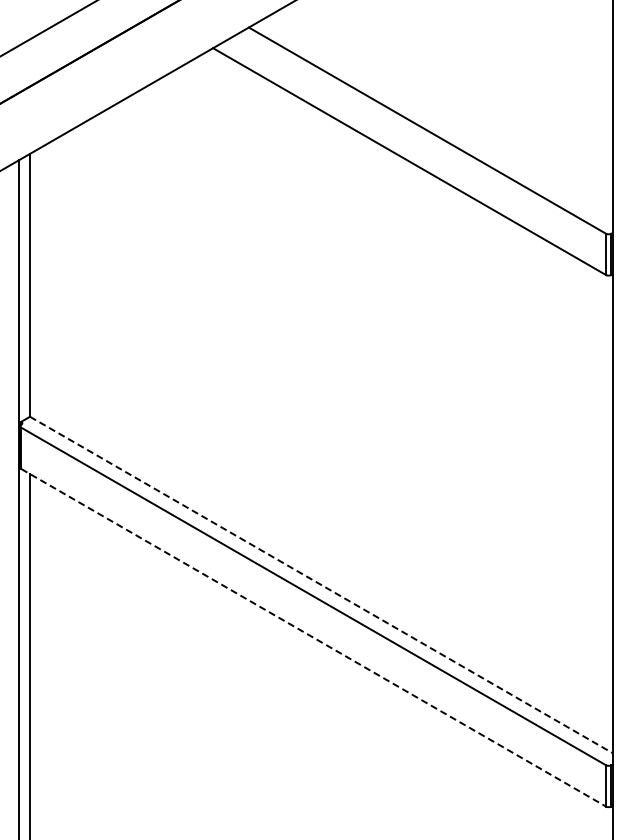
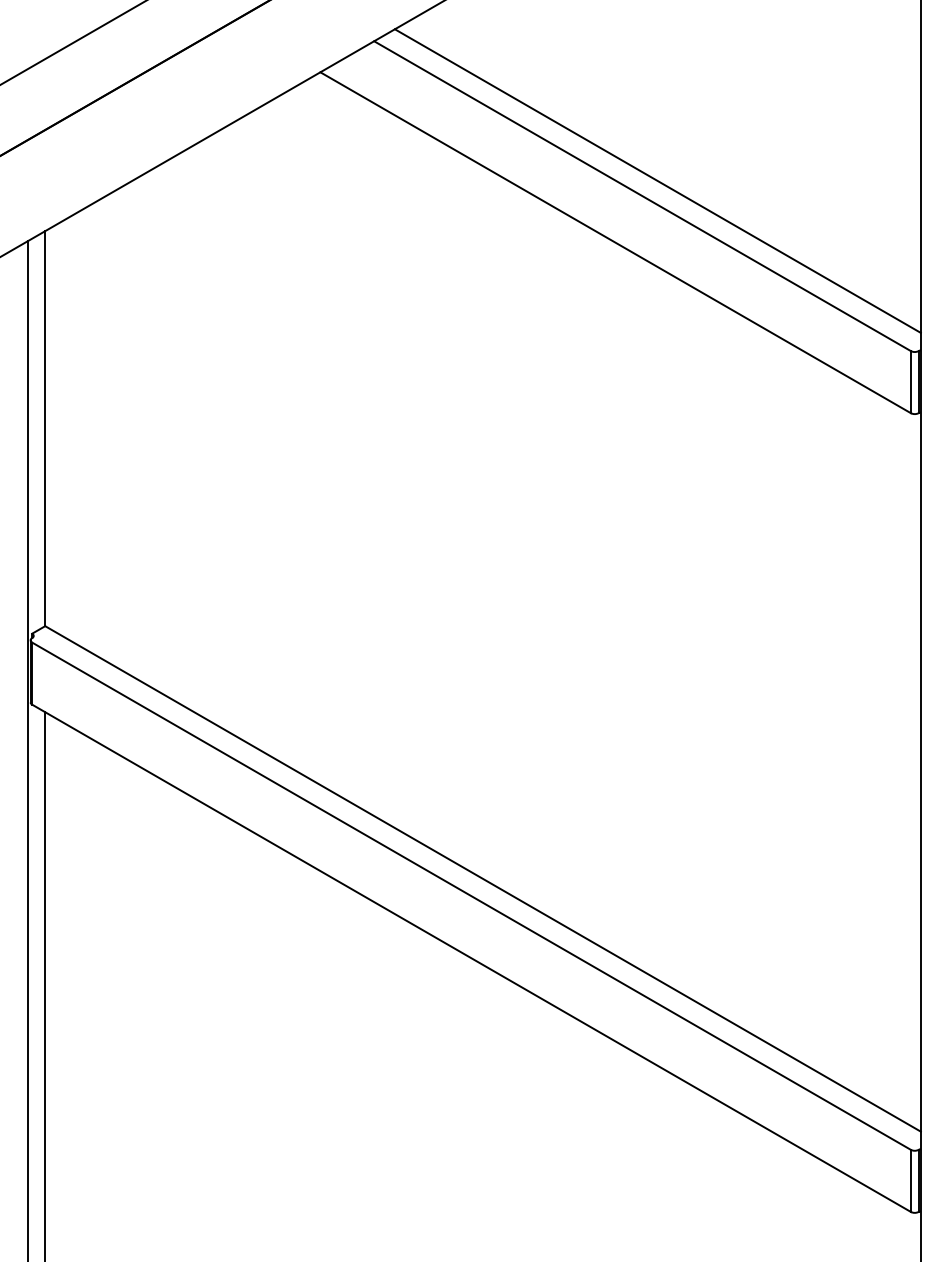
line: (437, 120) -> (657, 180), added
line: (321, 585) -> (483, 879), dashed -> solid
line: (313, 637) -> (471, 957), dashed -> solid

